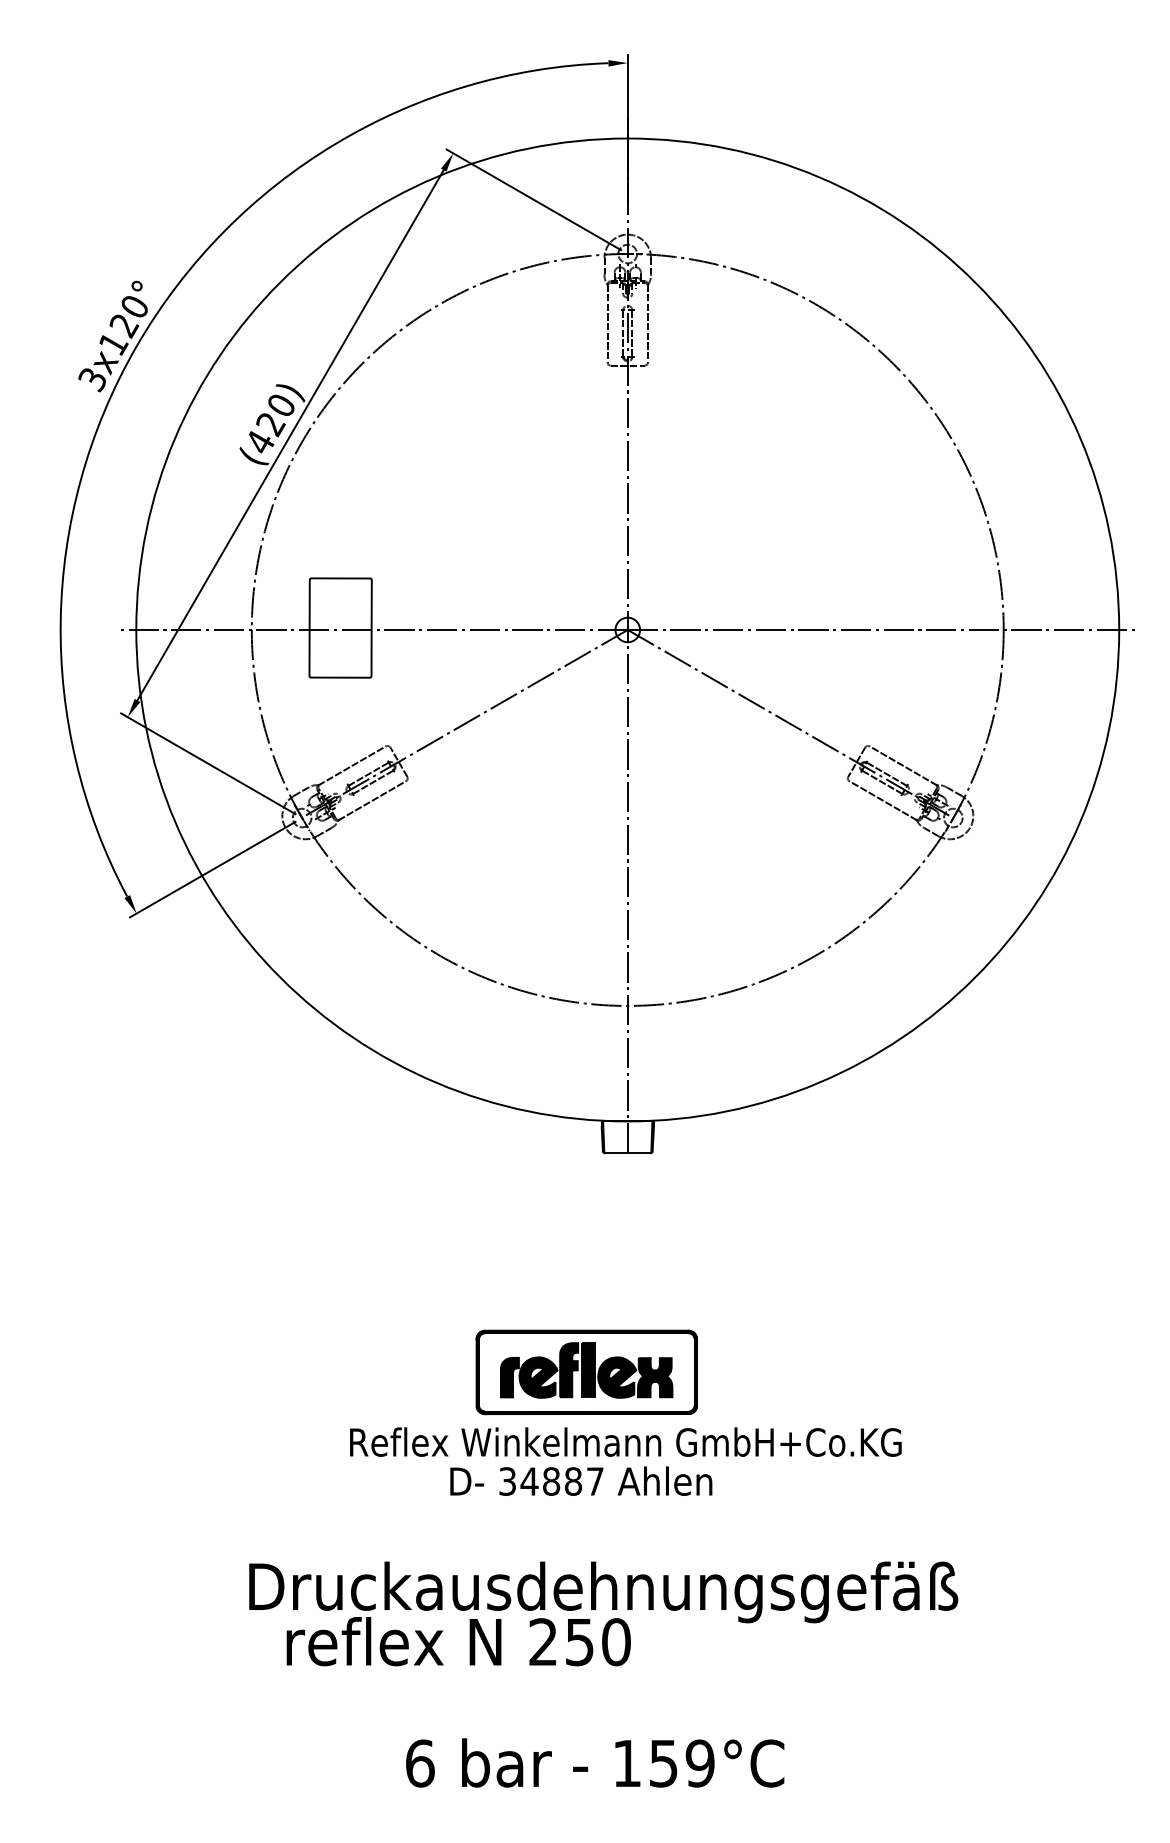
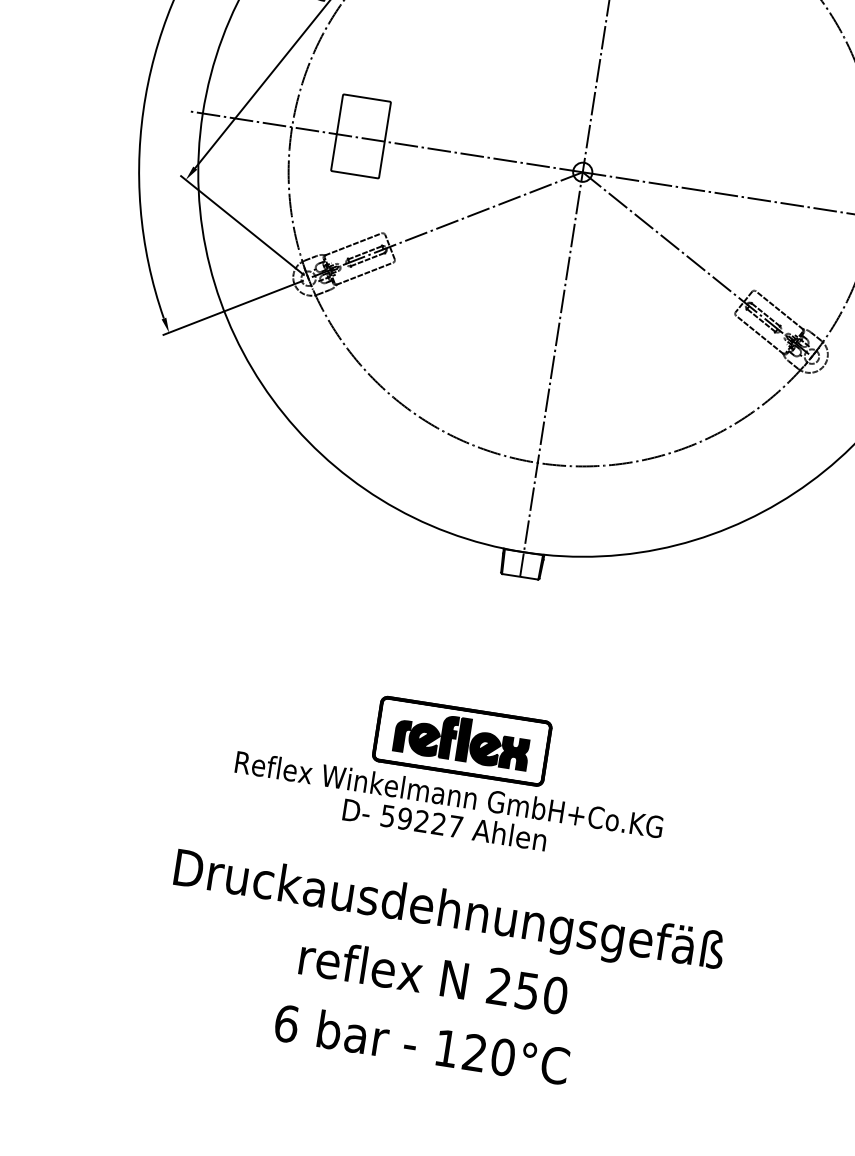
text: (625, 1441) -> (449, 794), moved
text: (540, 1481) -> (413, 820), 34887 -> 59227
text: (458, 1641) -> (433, 976), moved
text: (681, 1763) -> (488, 1055), 159°C -> 120°C

